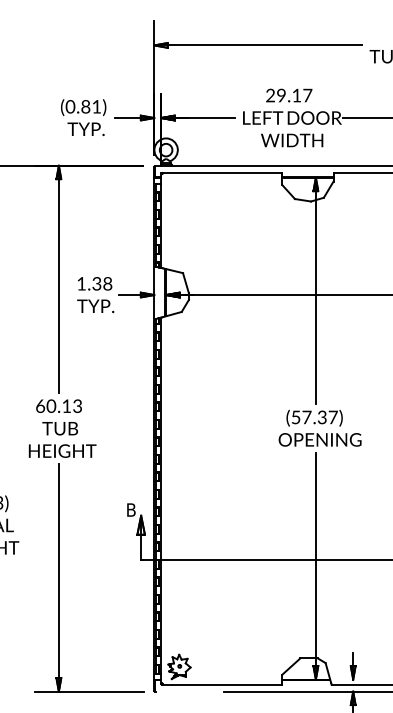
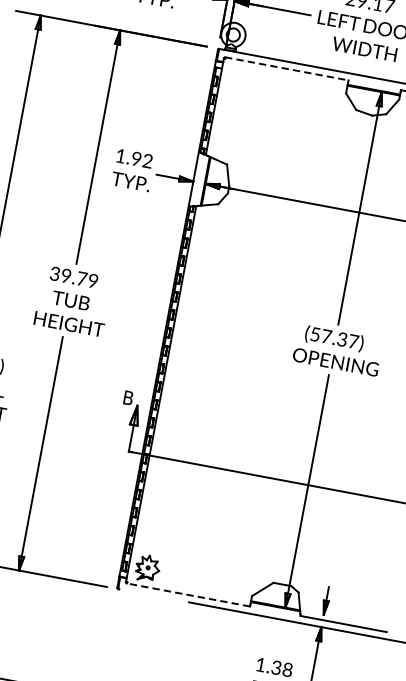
line: (222, 172) -> (286, 68), solid -> dashed
text: (102, 283) -> (142, 159), 1.38 -> 1.92
text: (58, 405) -> (73, 276), 60.13 -> 39.79
line: (221, 684) -> (187, 594), solid -> dashed

